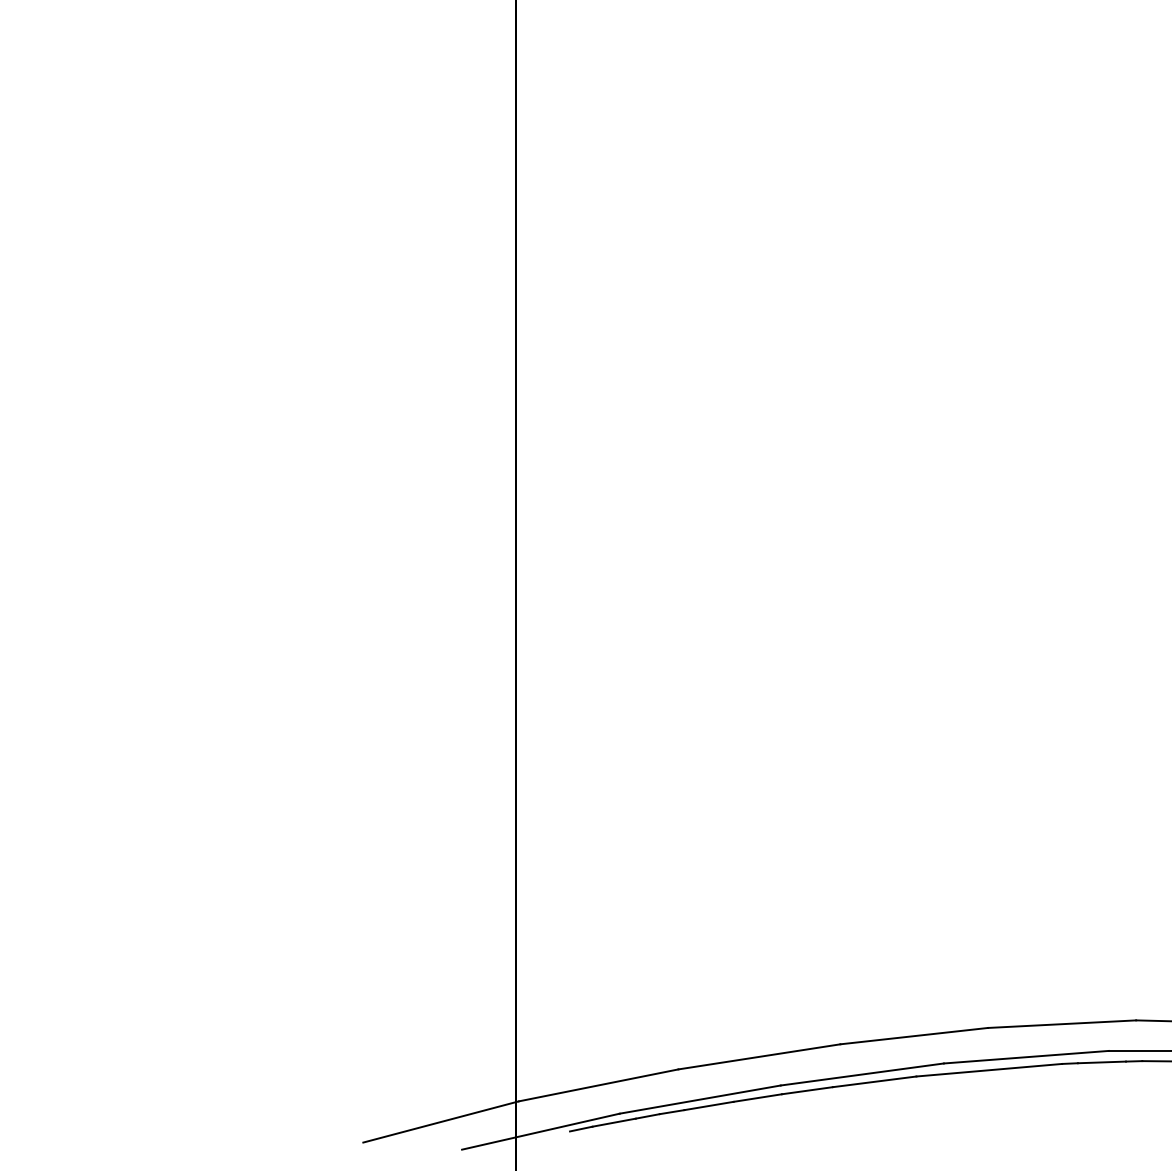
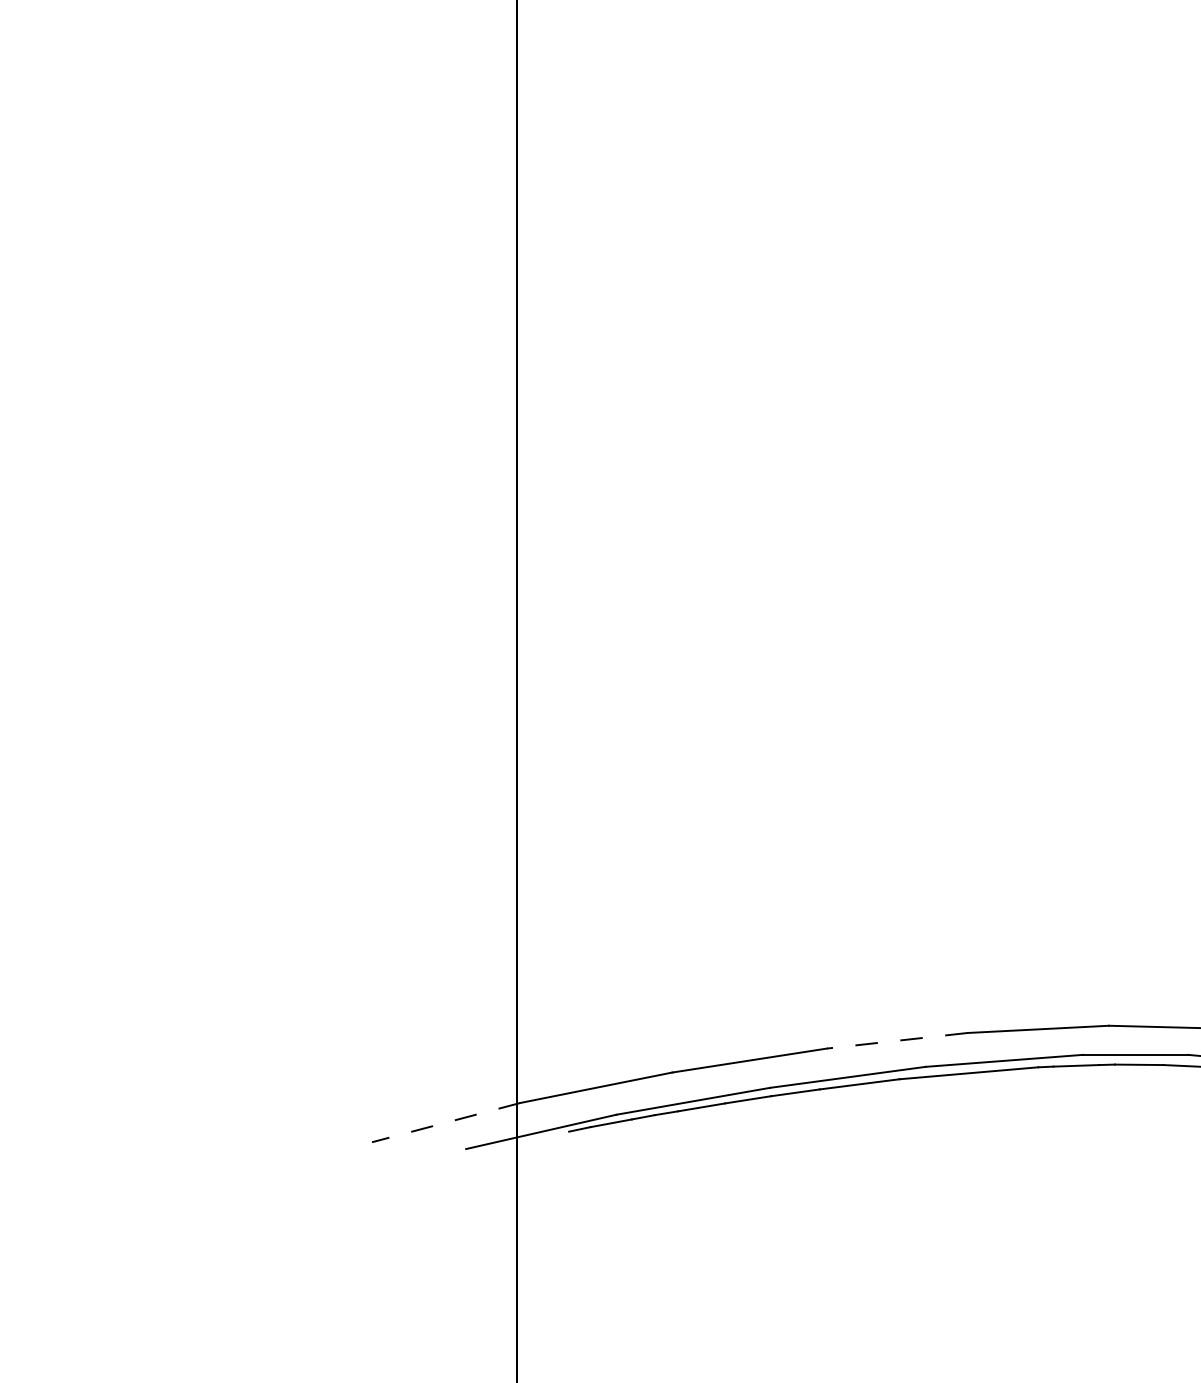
line: (914, 1035) -> (897, 1040), solid -> dashed
line: (441, 1121) -> (446, 1122), solid -> dashed

